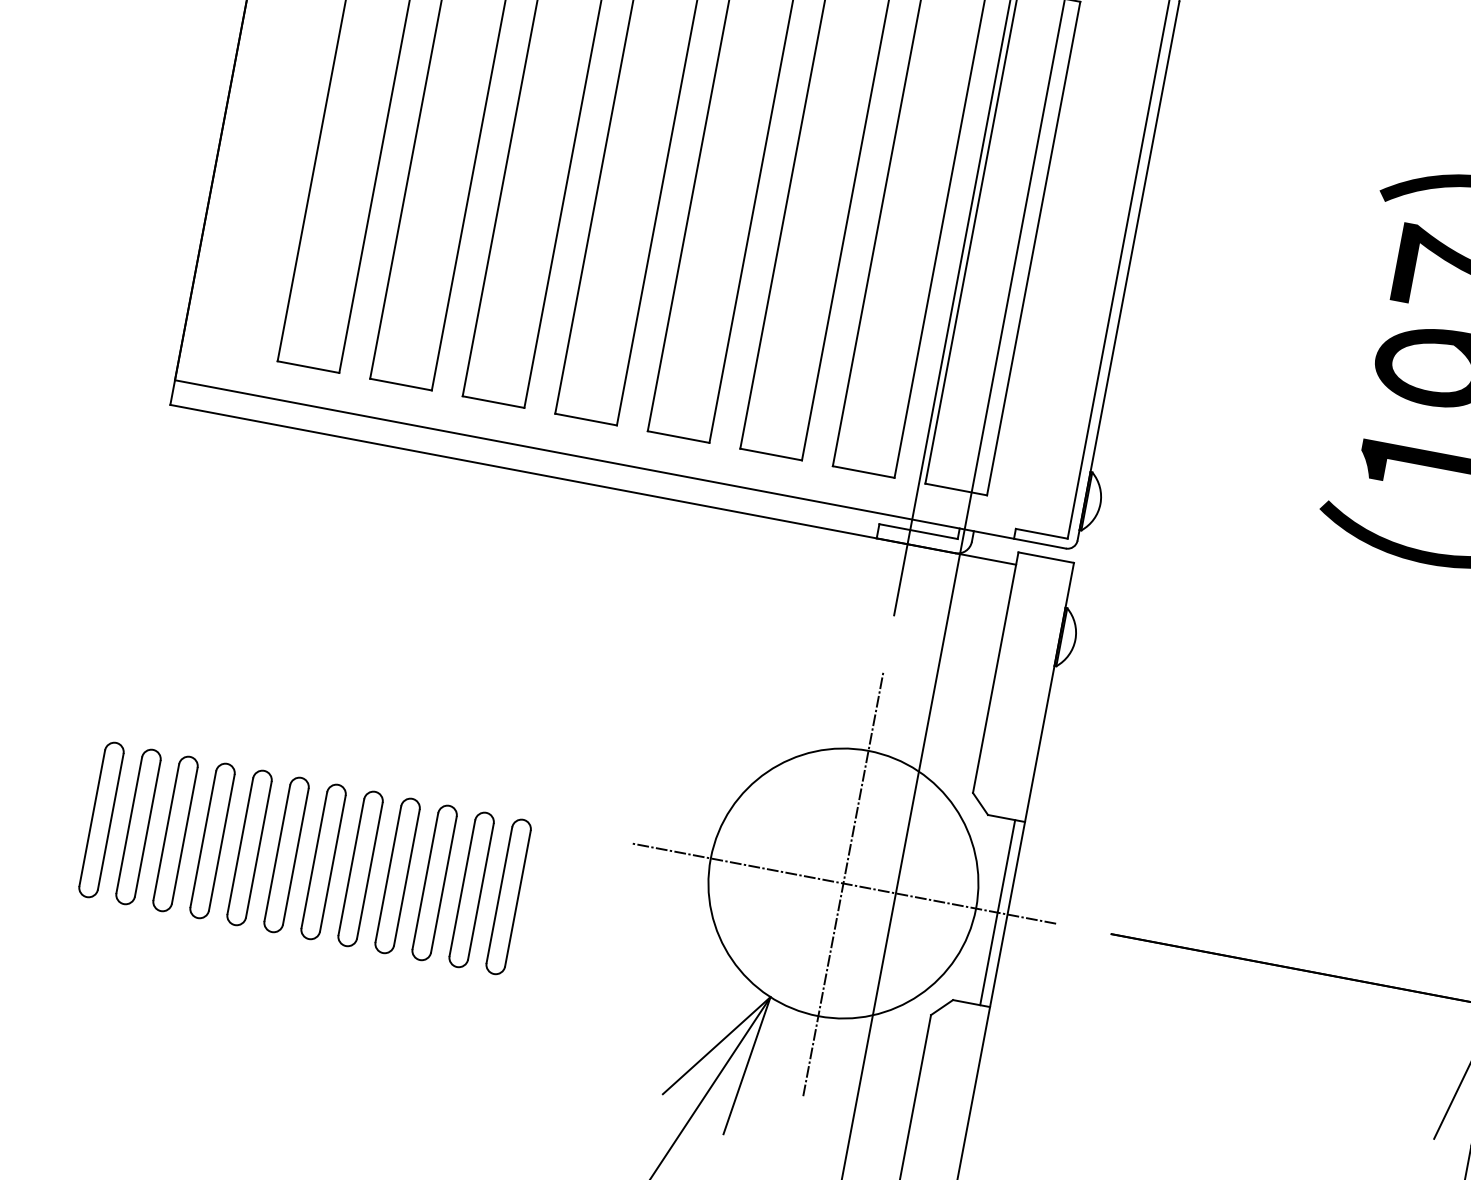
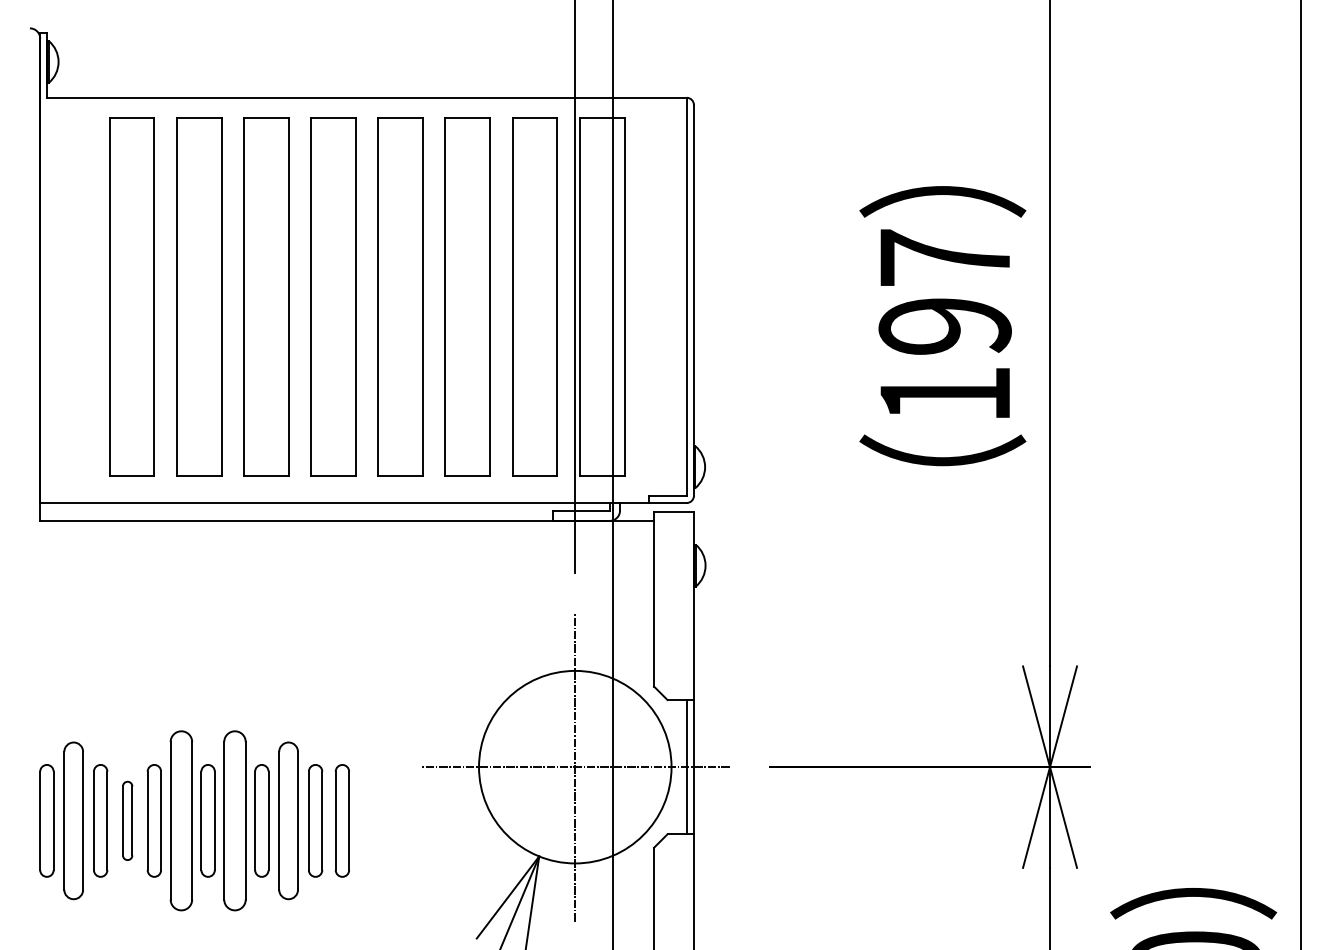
part: (138, 826) -> (73, 820), size x1.4
part: (212, 840) -> (127, 820), size x0.7
part: (285, 854) -> (180, 820), size x1.6
part: (360, 868) -> (234, 820), size x1.6
part: (434, 882) -> (288, 820), size x1.4

